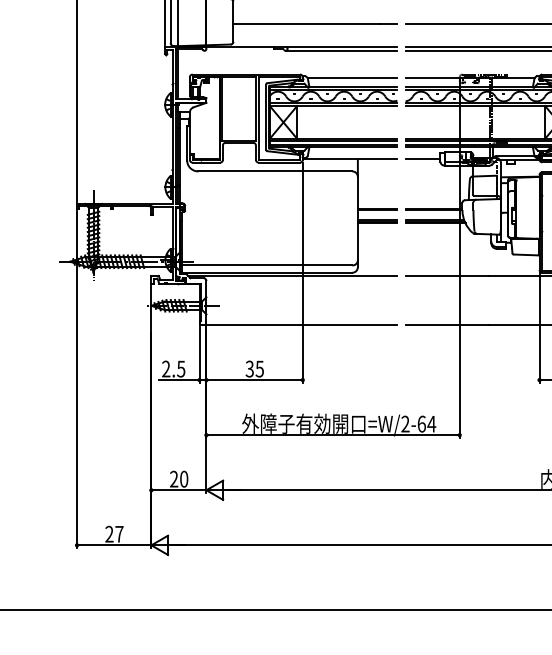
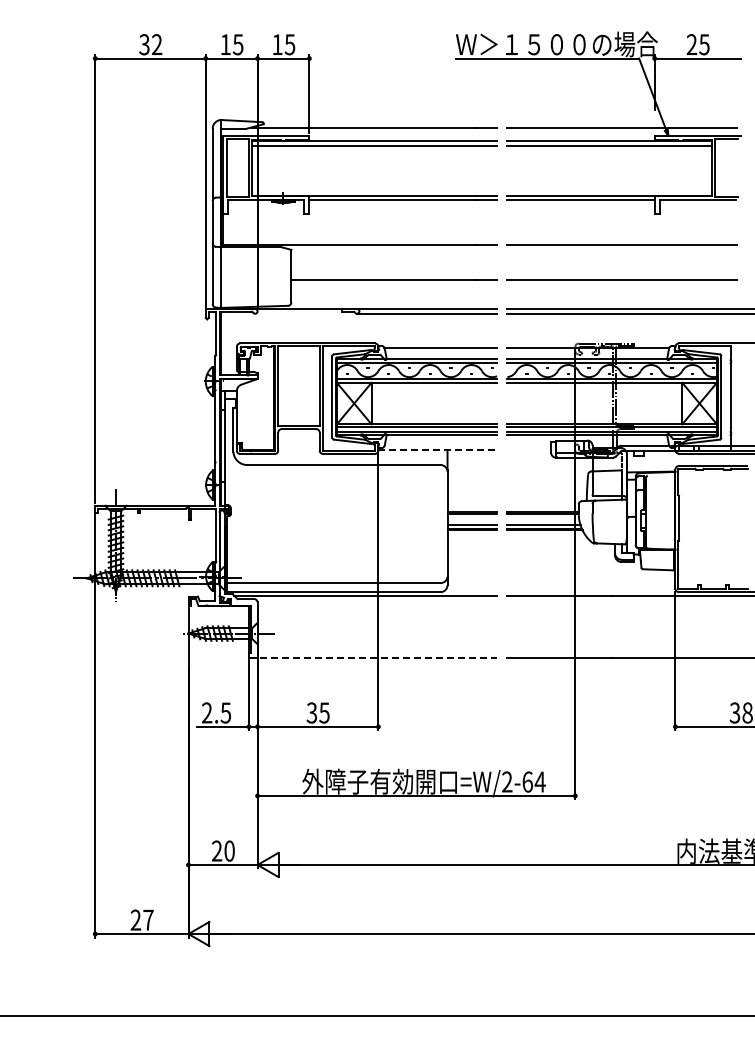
line: (350, 159) -> (438, 449), solid -> dashed
line: (423, 159) -> (529, 449), removed
line: (298, 324) -> (373, 657), solid -> dashed

